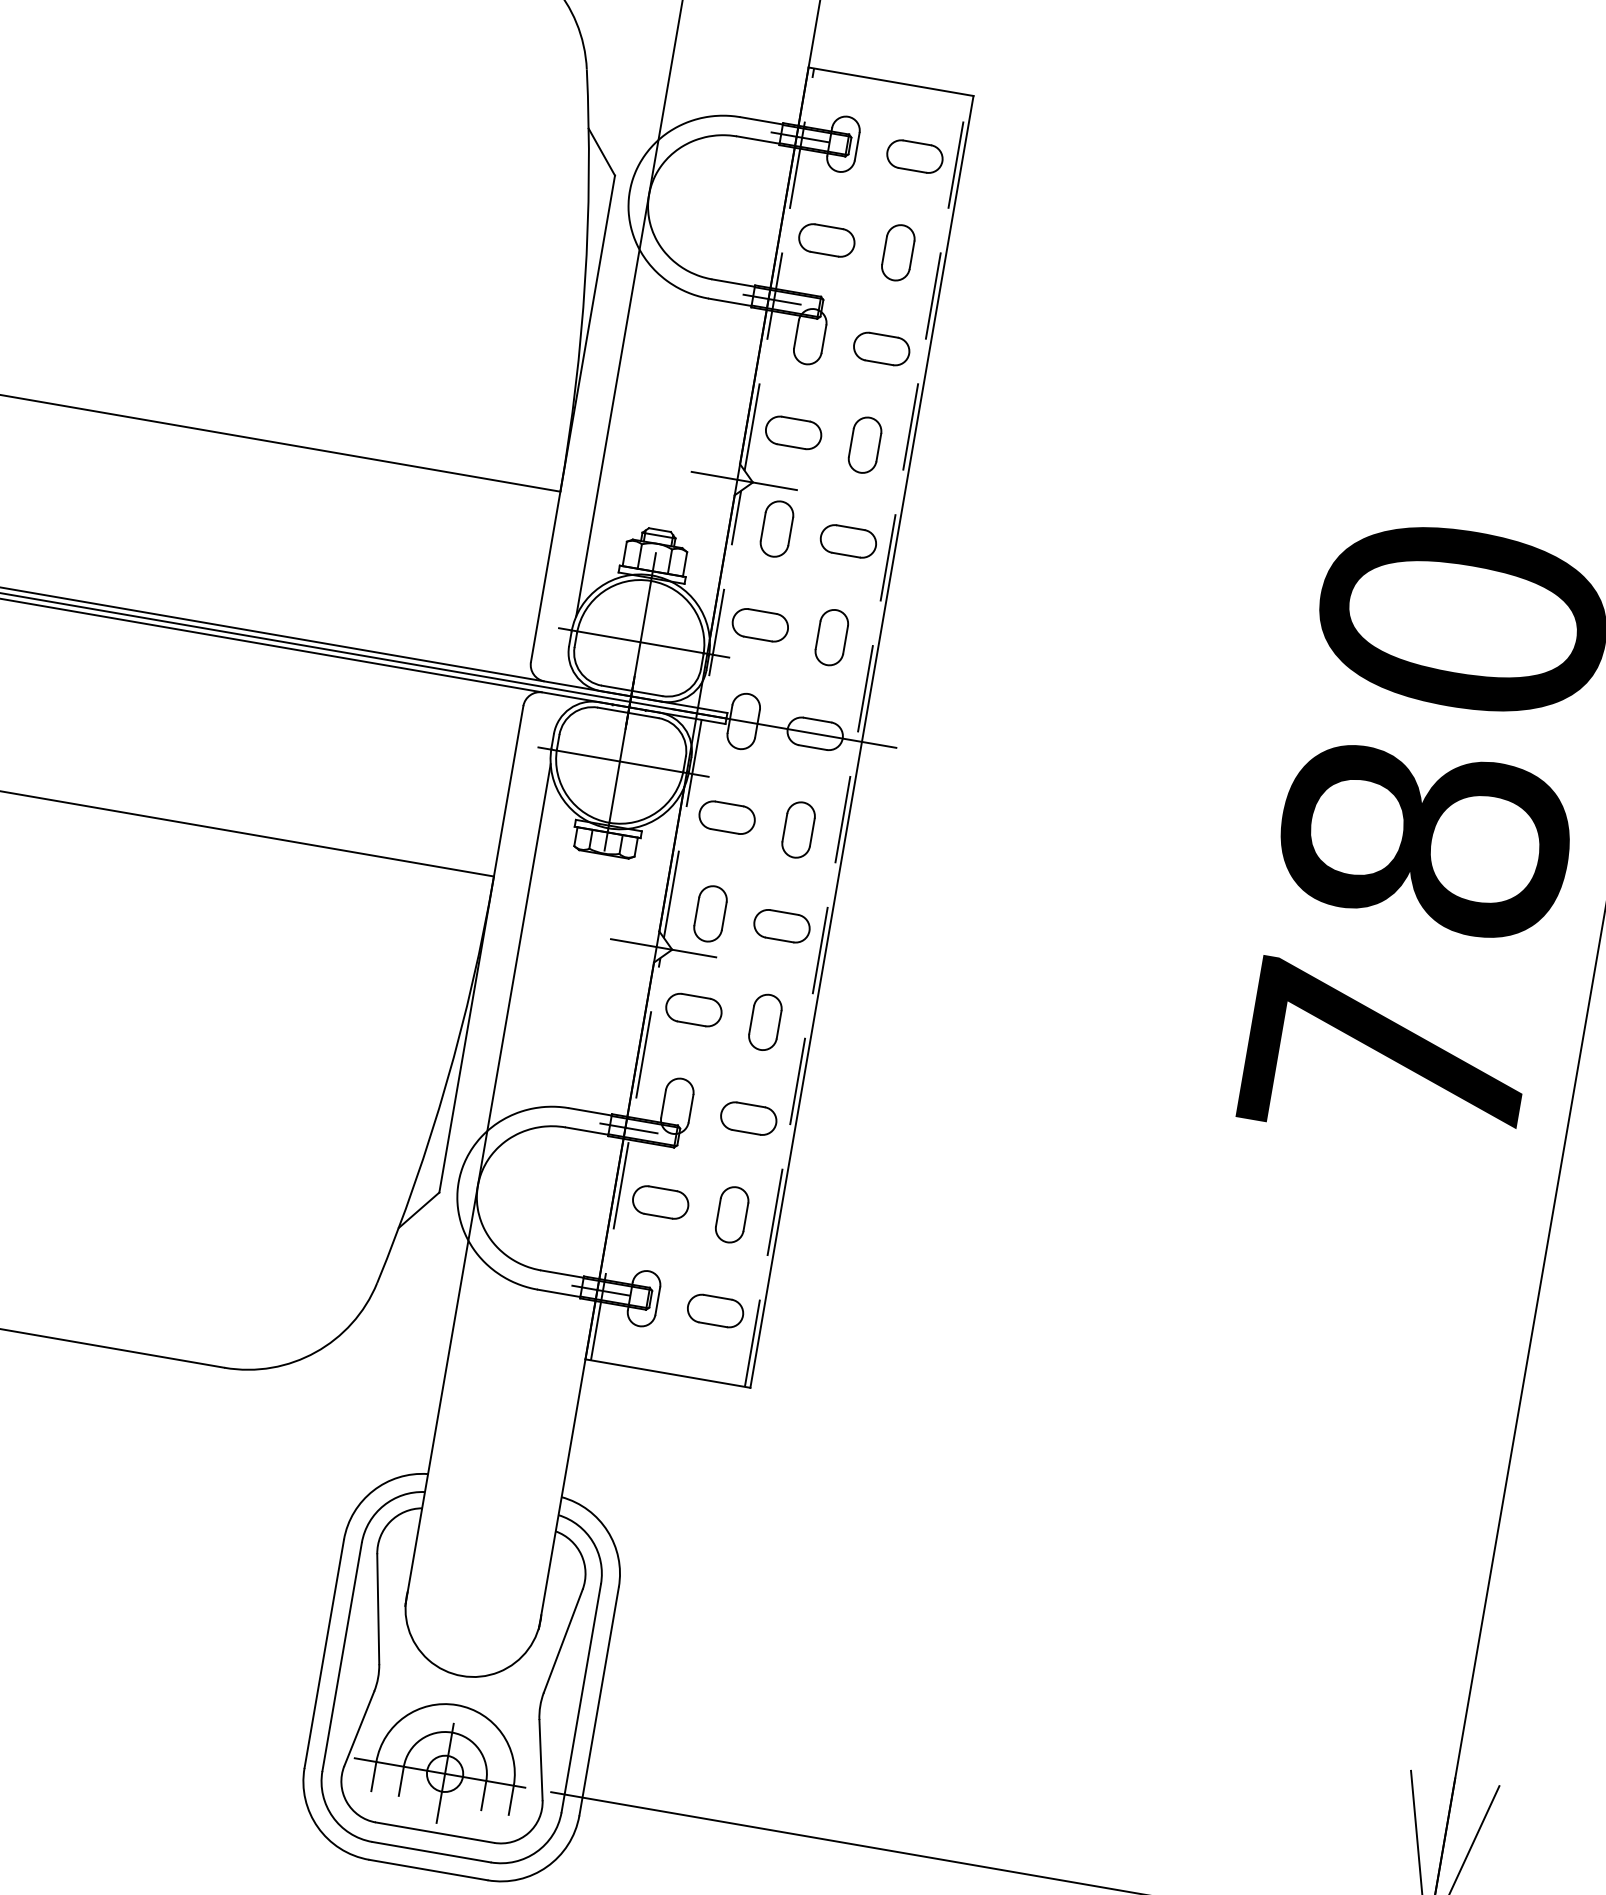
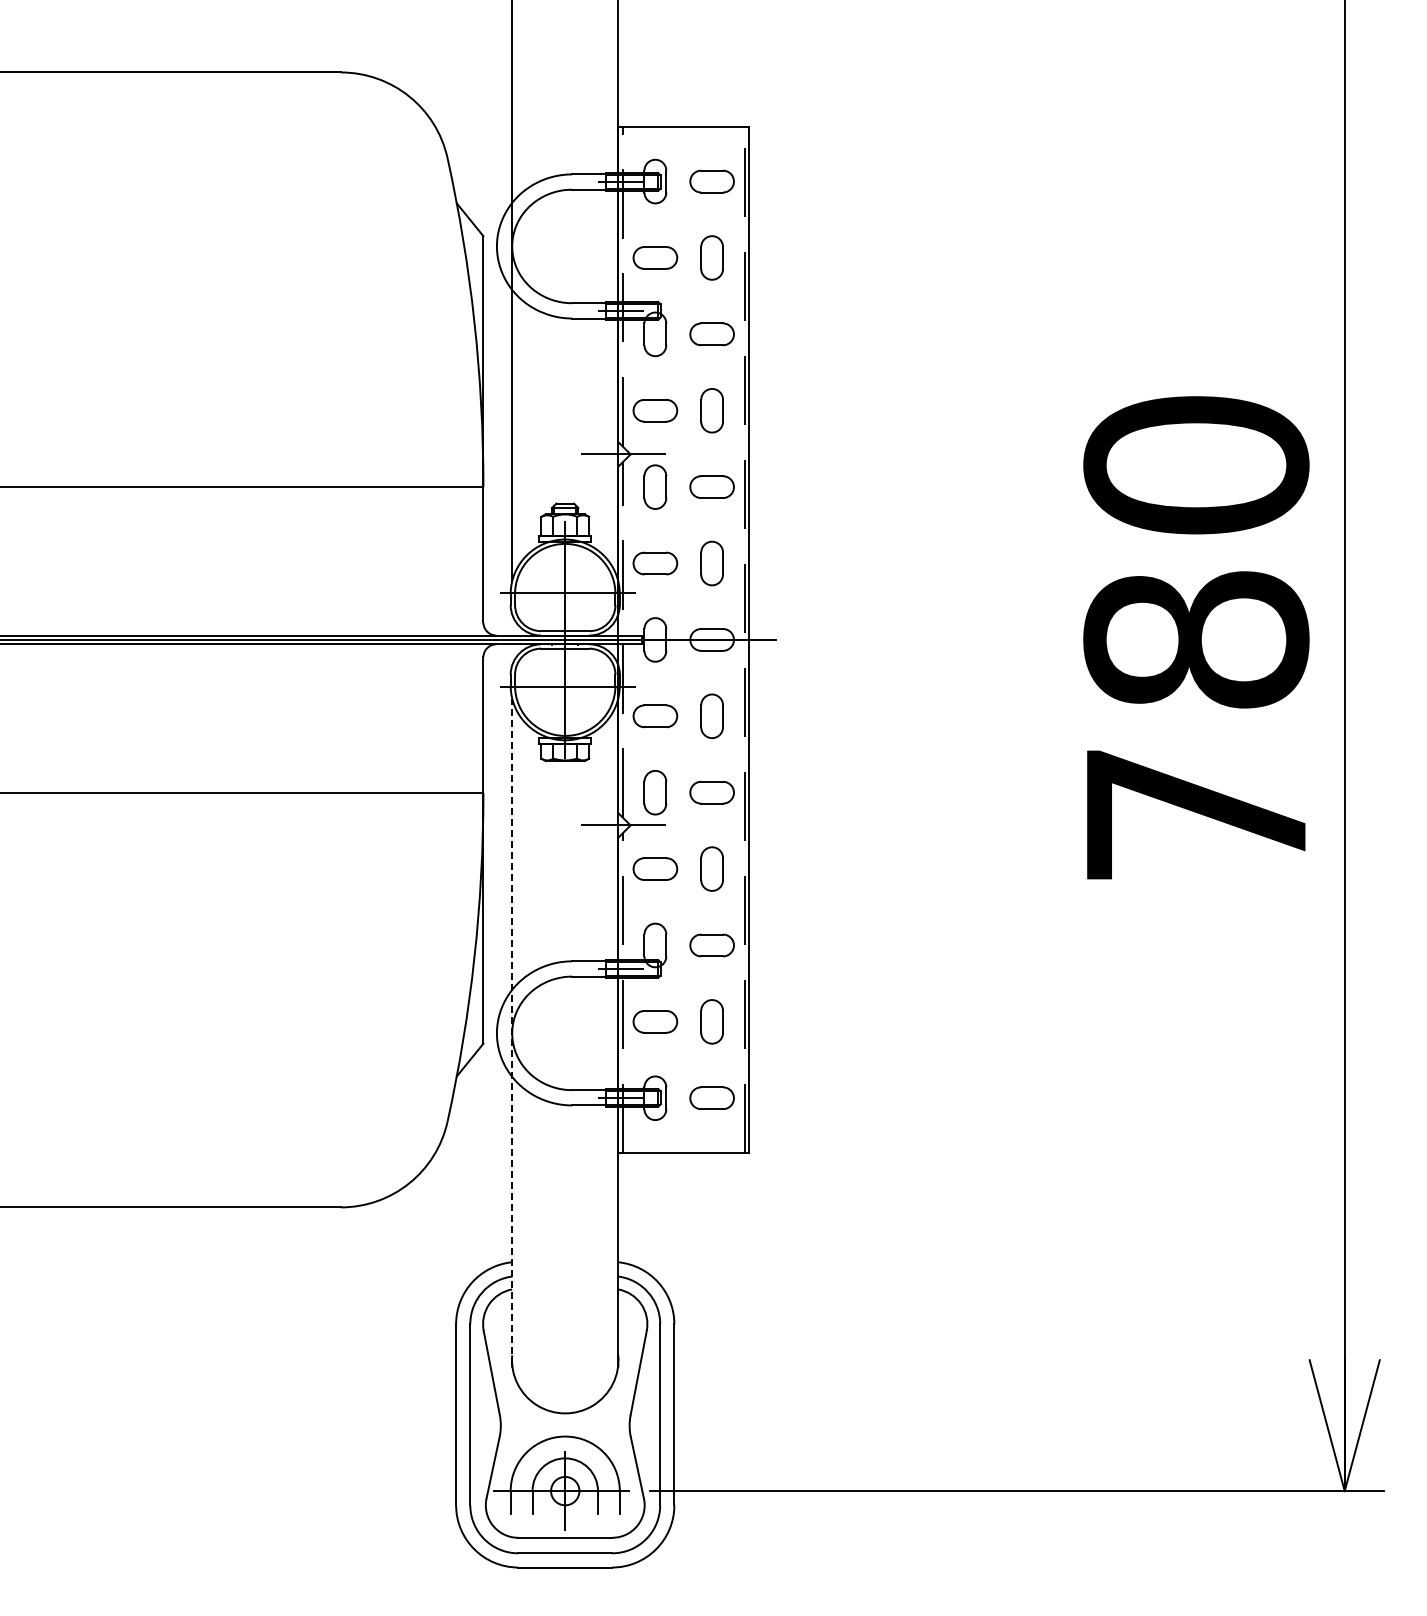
line: (478, 1183) -> (512, 1031), solid -> dashed

